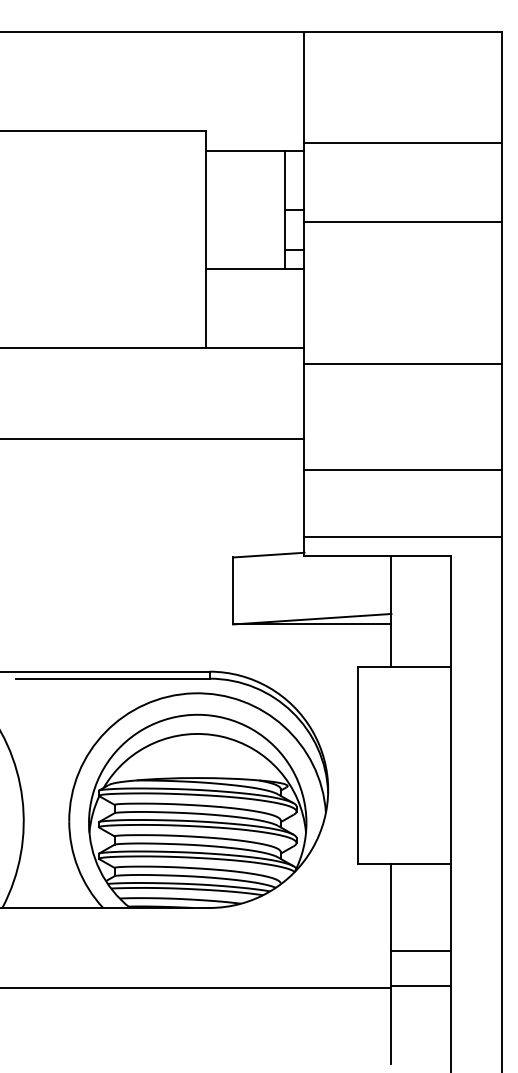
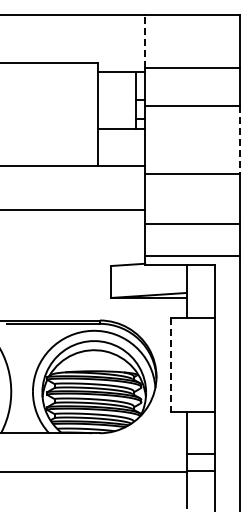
line: (305, 86) -> (145, 41), solid -> dashed
line: (502, 292) -> (239, 139), solid -> dashed
line: (357, 766) -> (170, 365), solid -> dashed

